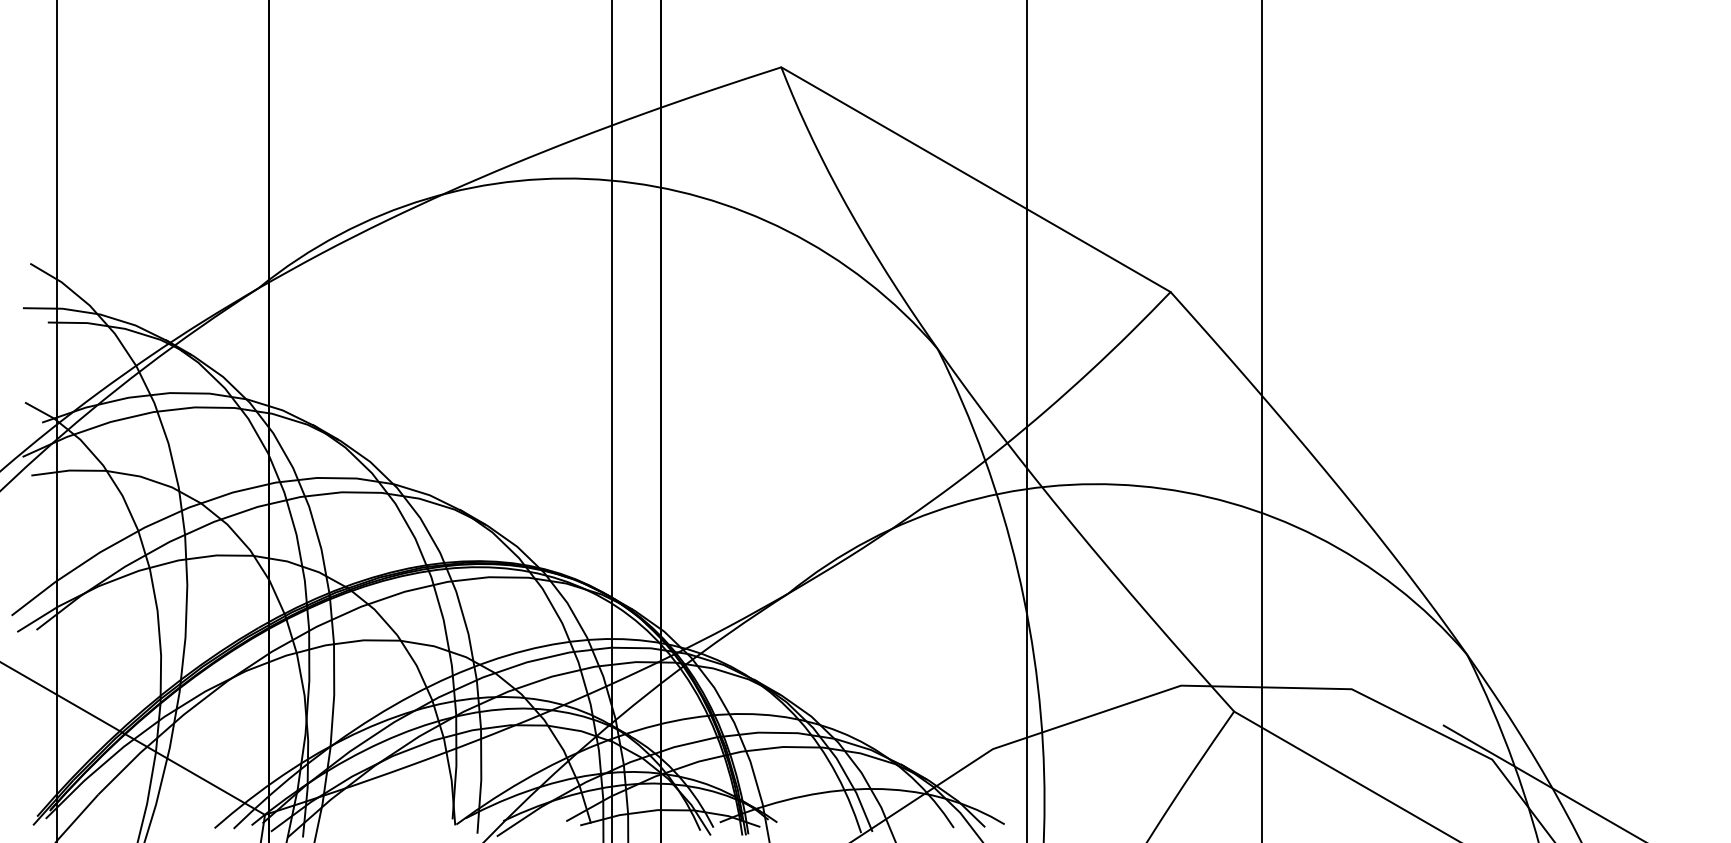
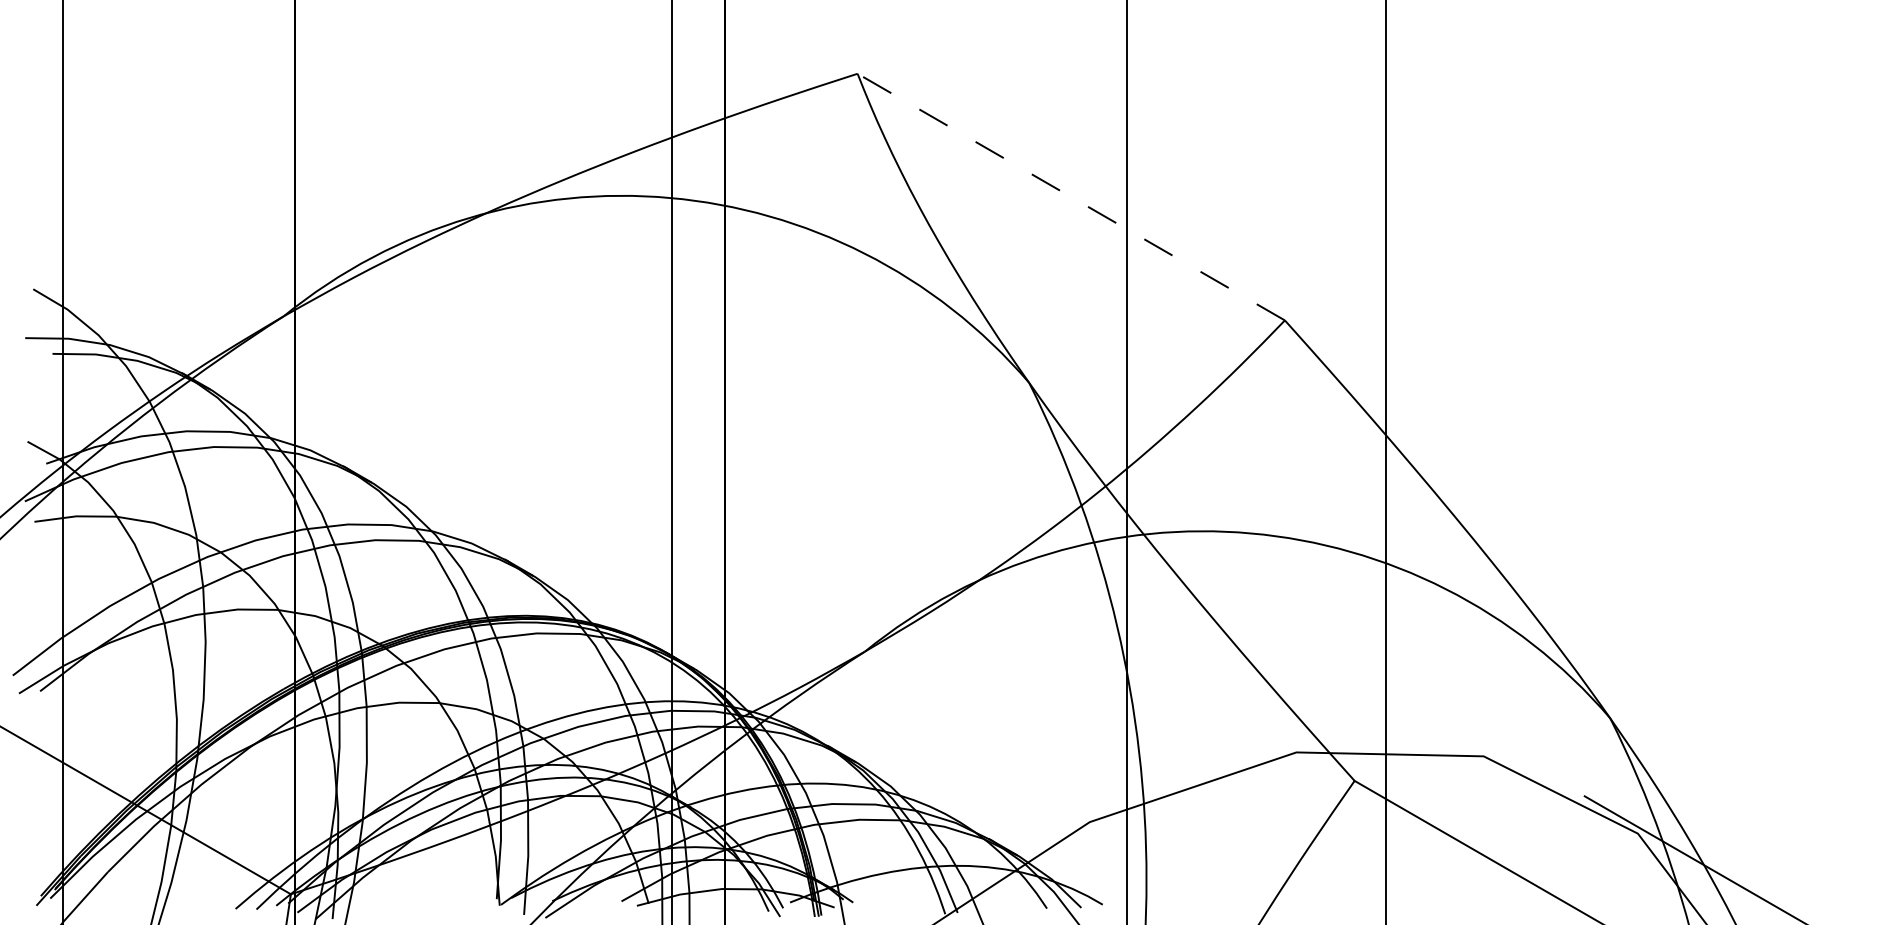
line: (976, 180) -> (1071, 197), solid -> dashed

